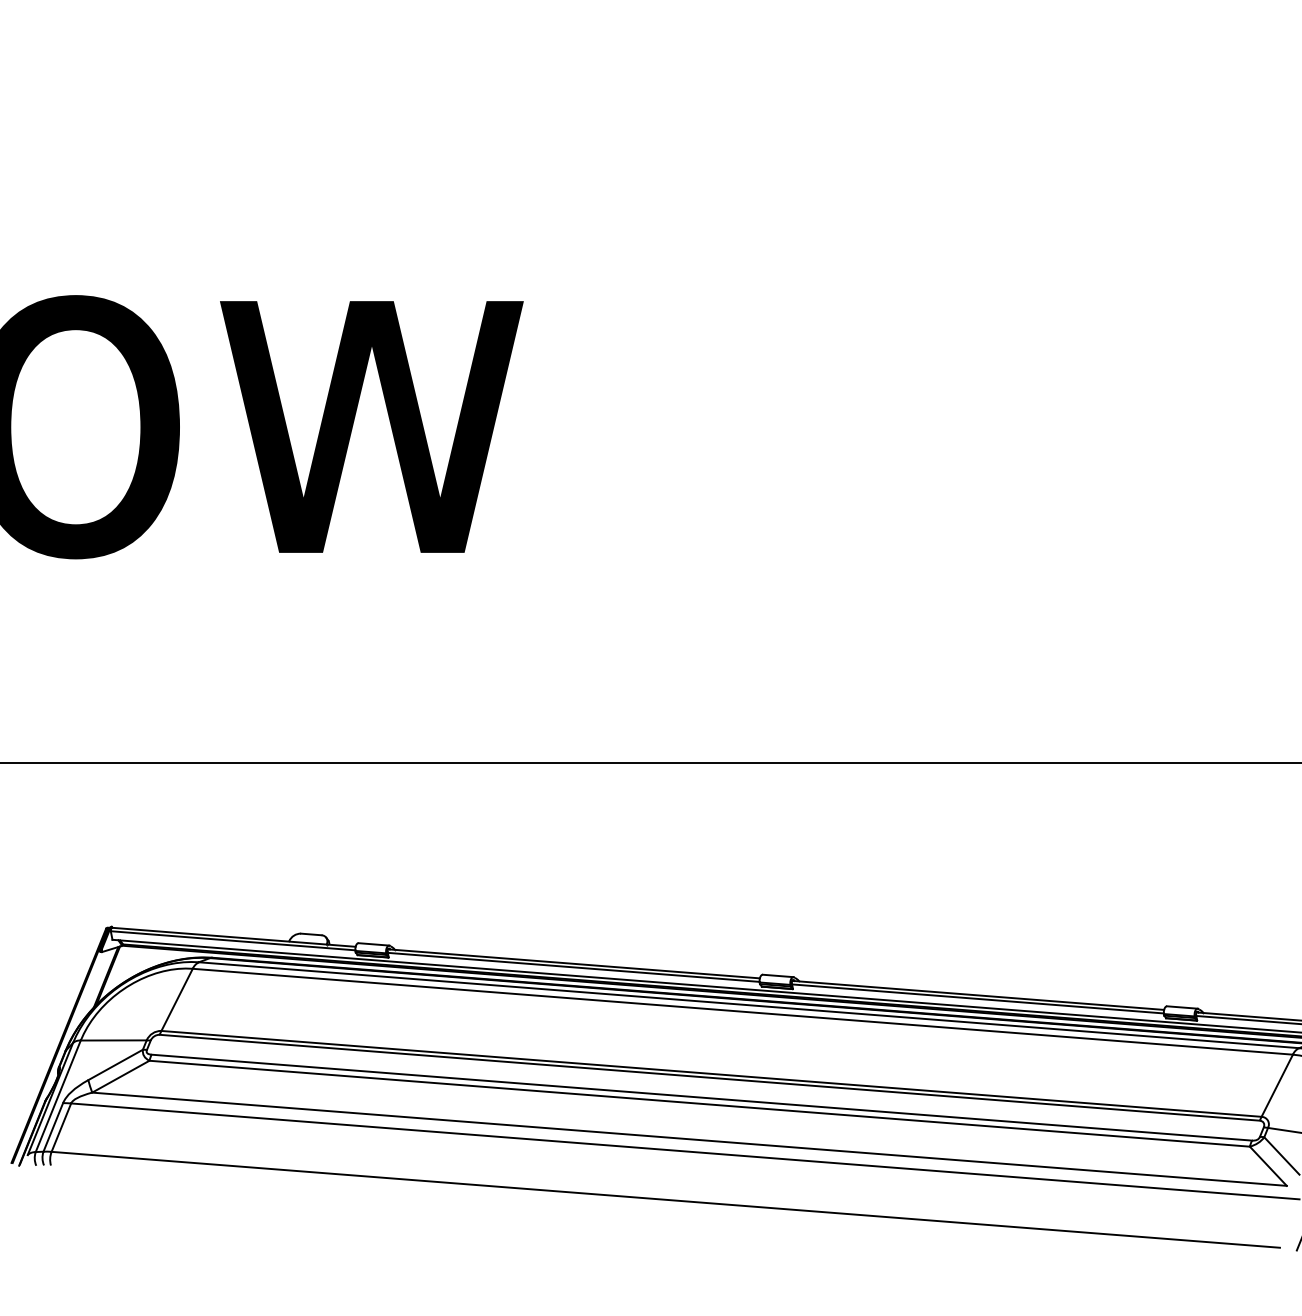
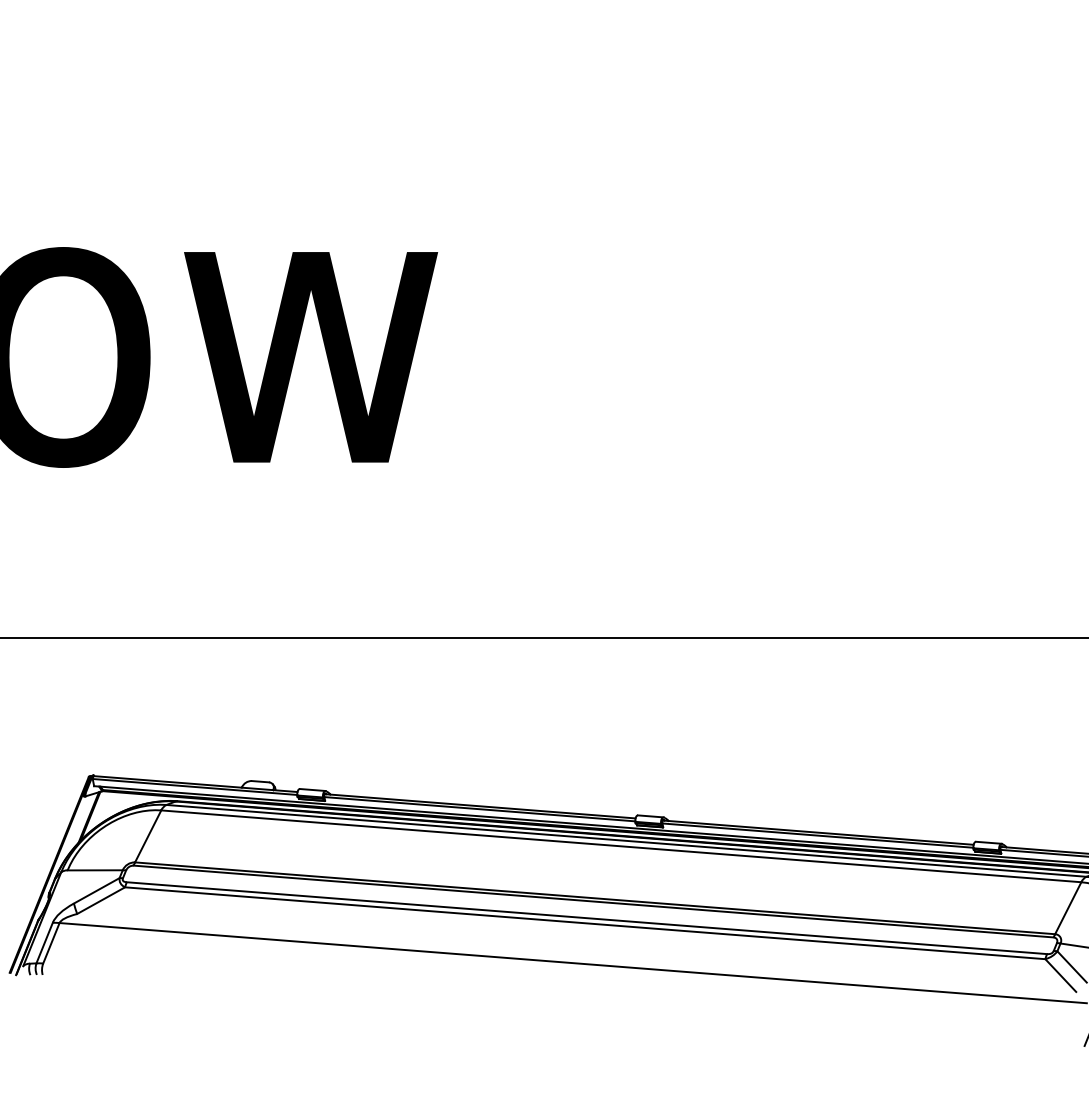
line: (57, 1096) -> (48, 917), removed
line: (689, 1138) -> (576, 952), removed
line: (665, 1199) -> (556, 1003), removed

